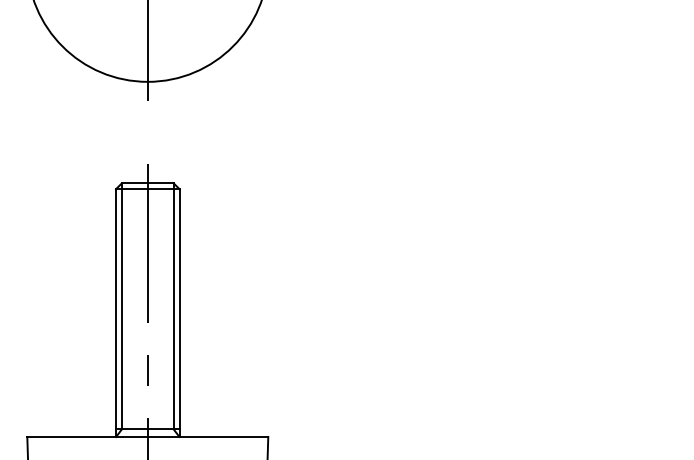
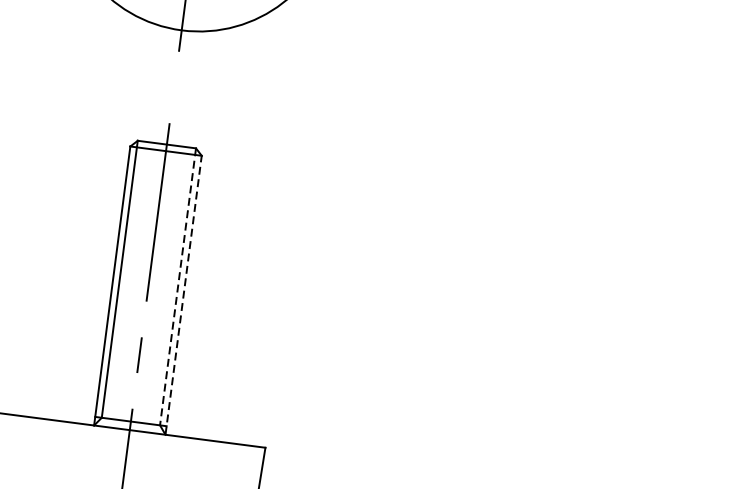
line: (173, 306) -> (177, 287), solid -> dashed
line: (179, 313) -> (183, 295), solid -> dashed

